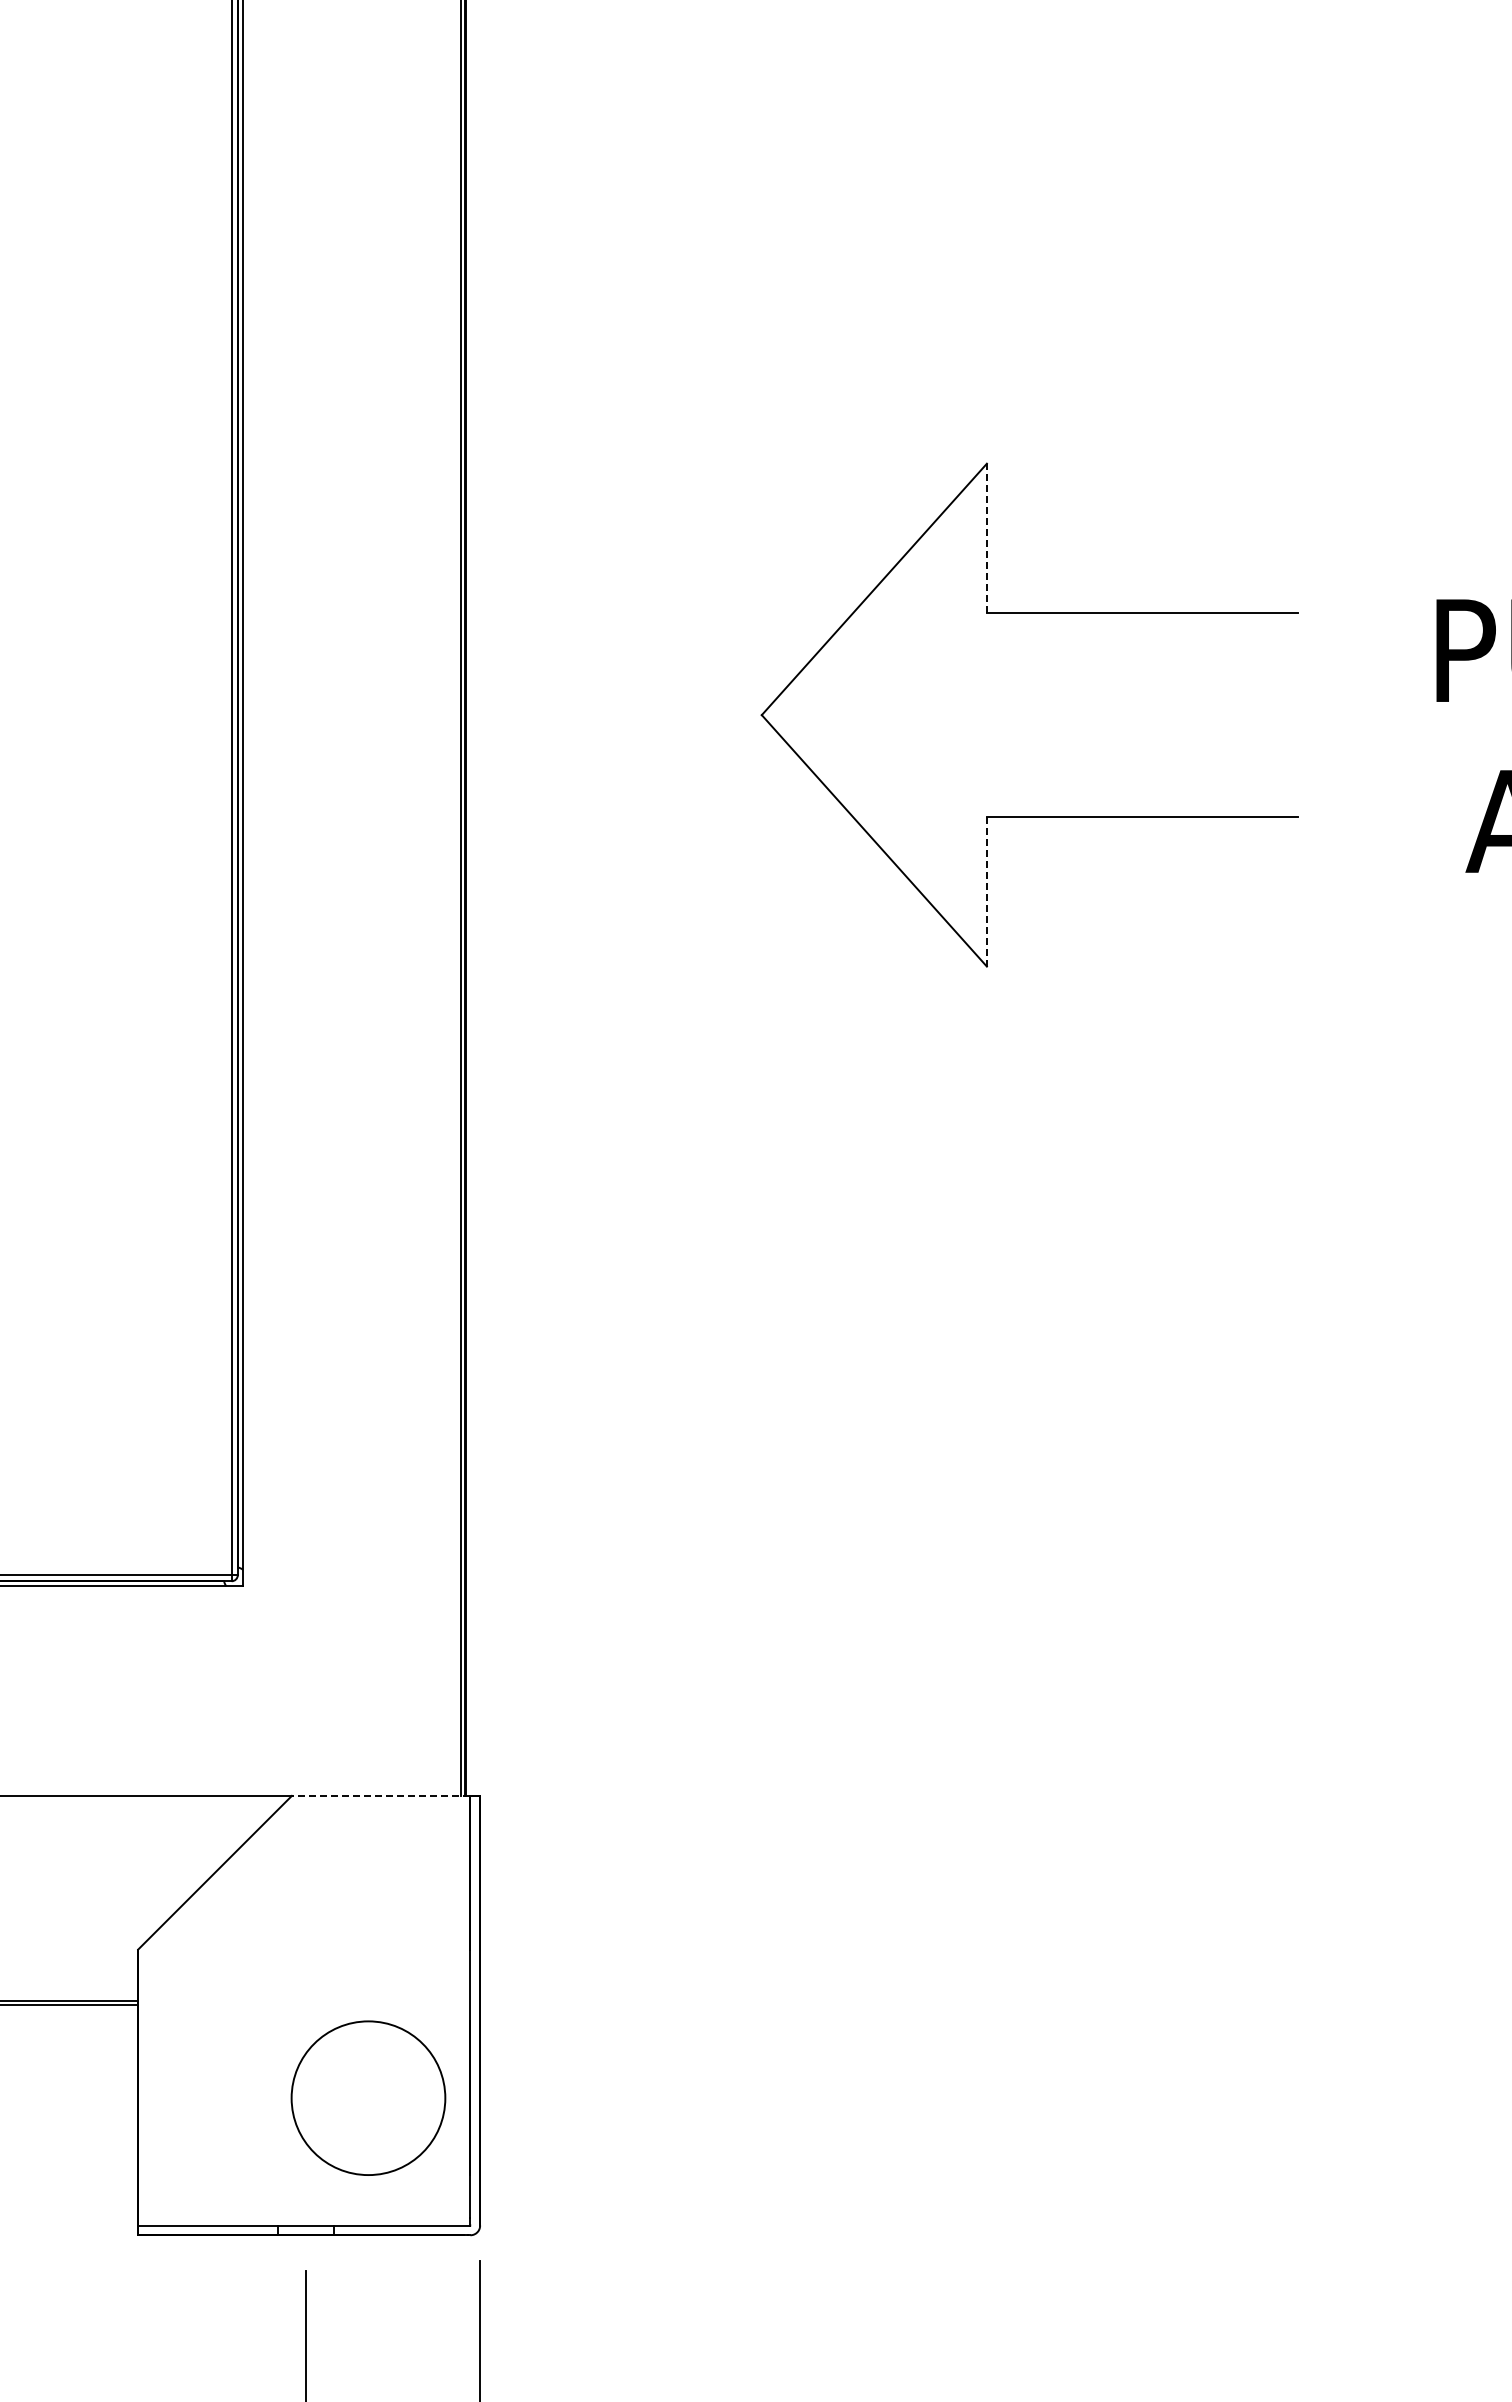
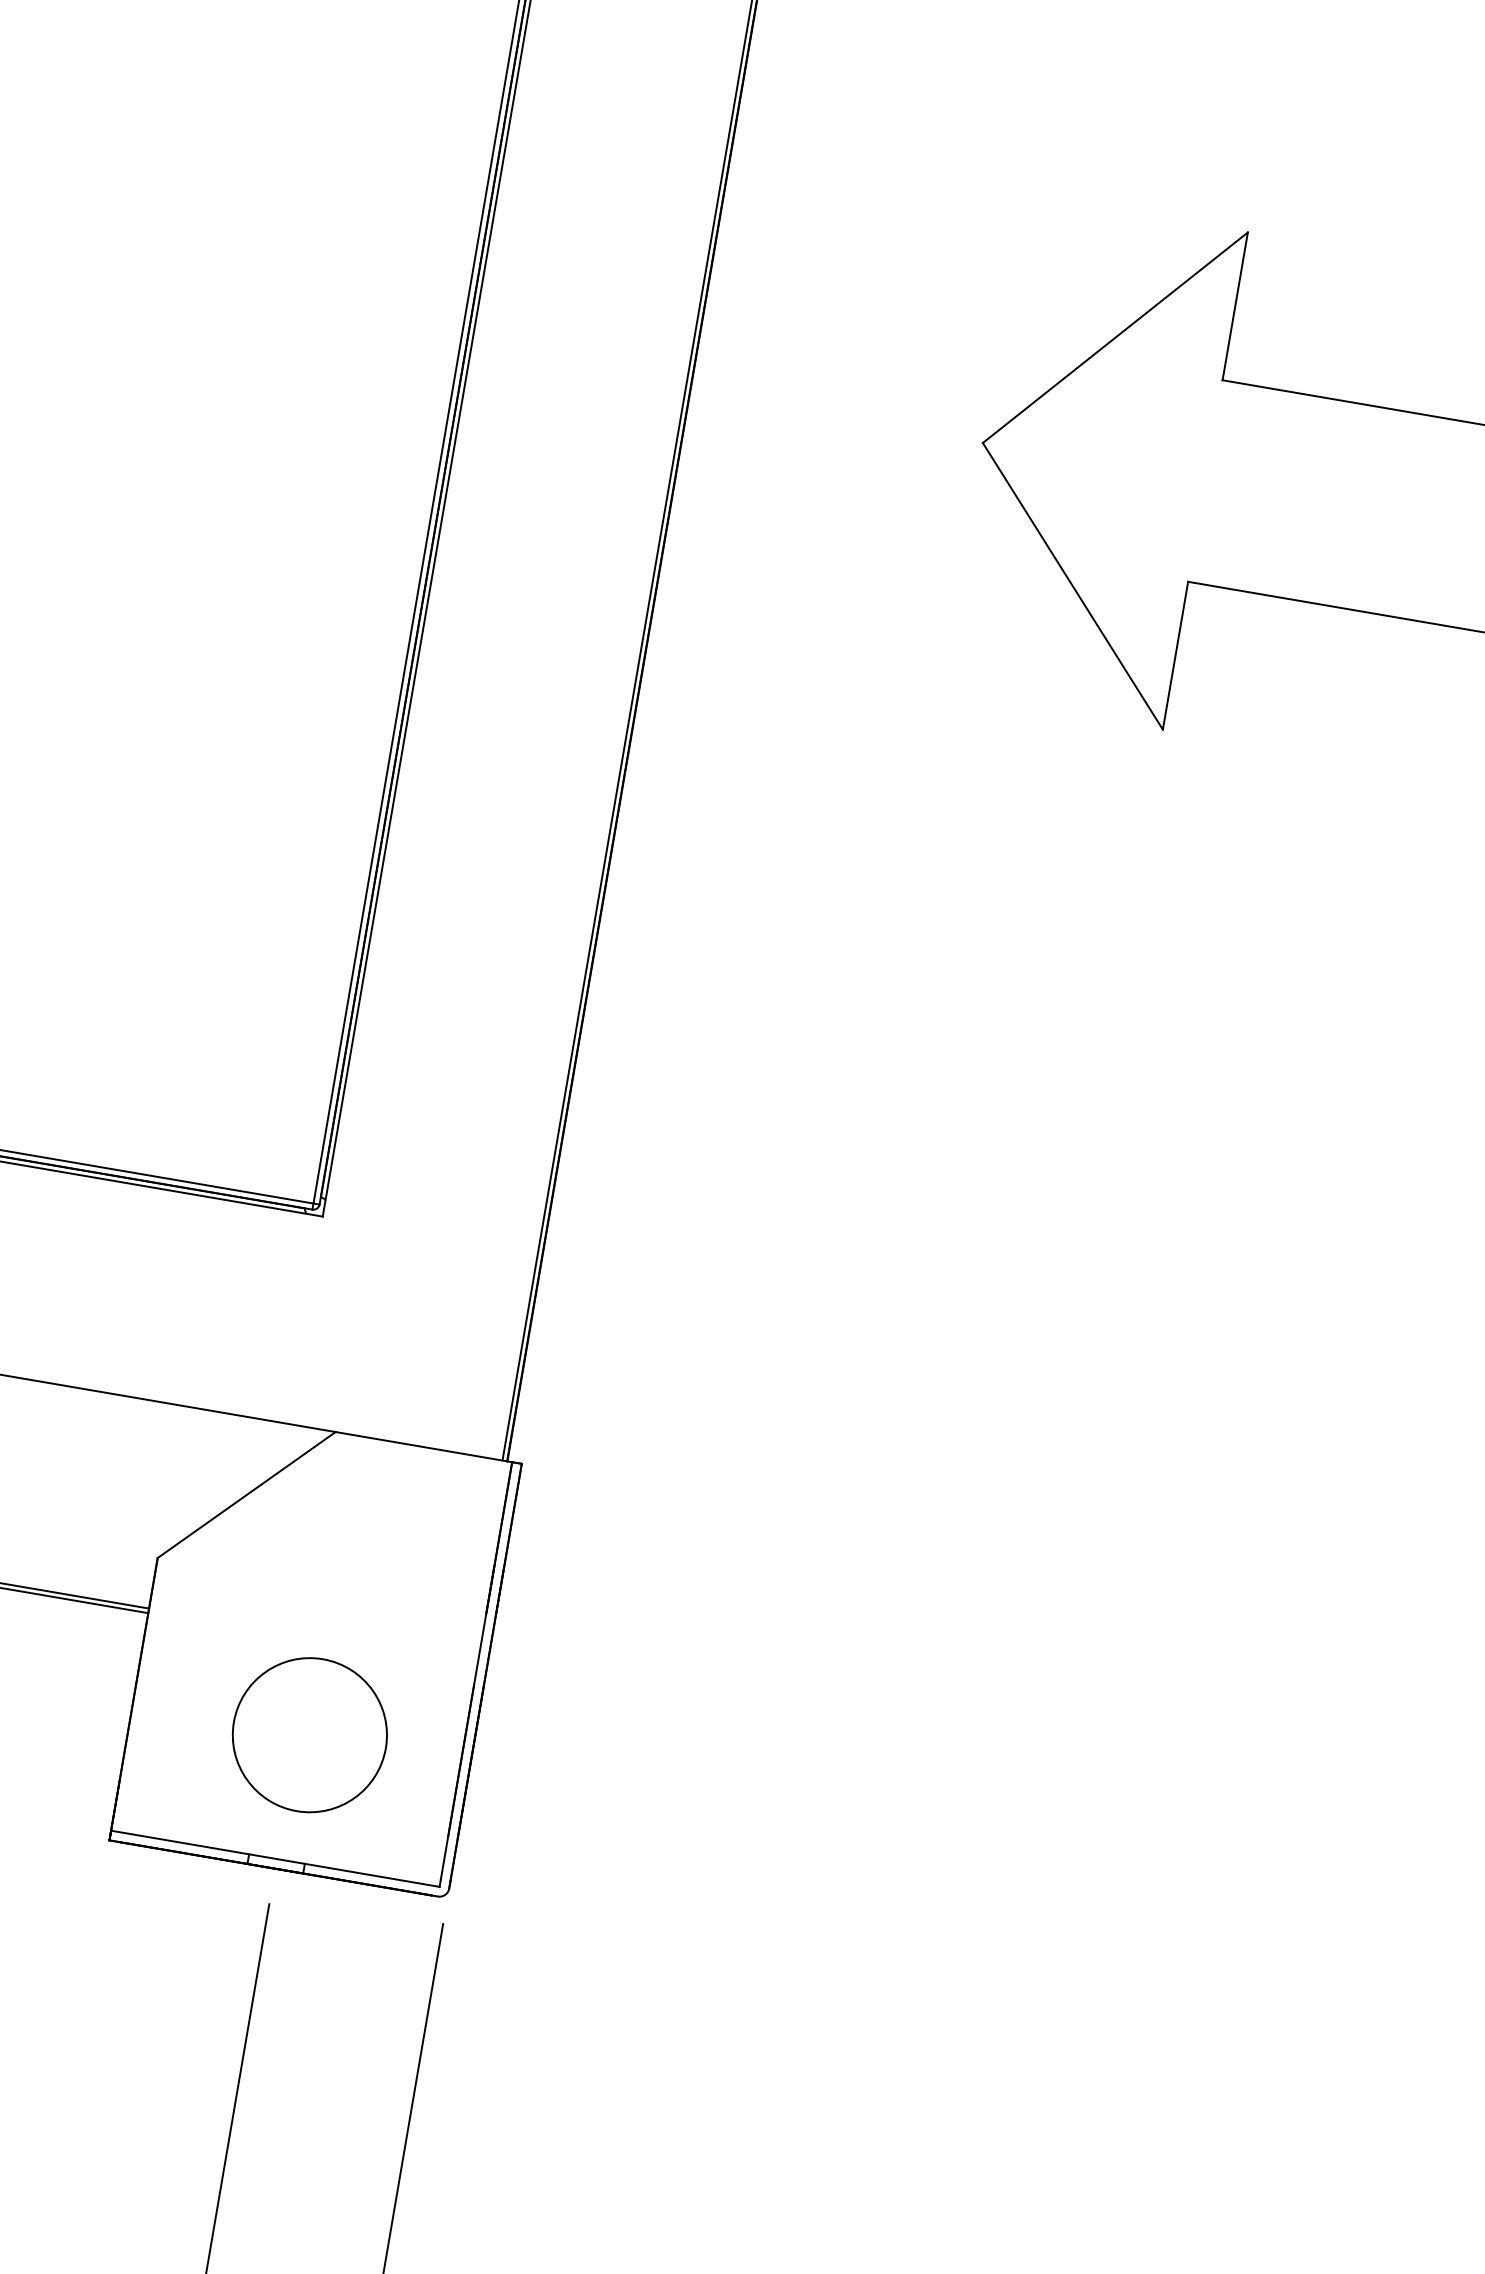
line: (986, 538) -> (1234, 306), dashed -> solid
line: (986, 891) -> (1175, 655), dashed -> solid
line: (380, 1795) -> (423, 1446), dashed -> solid
circle: (368, 2097) -> (310, 1734), moved

